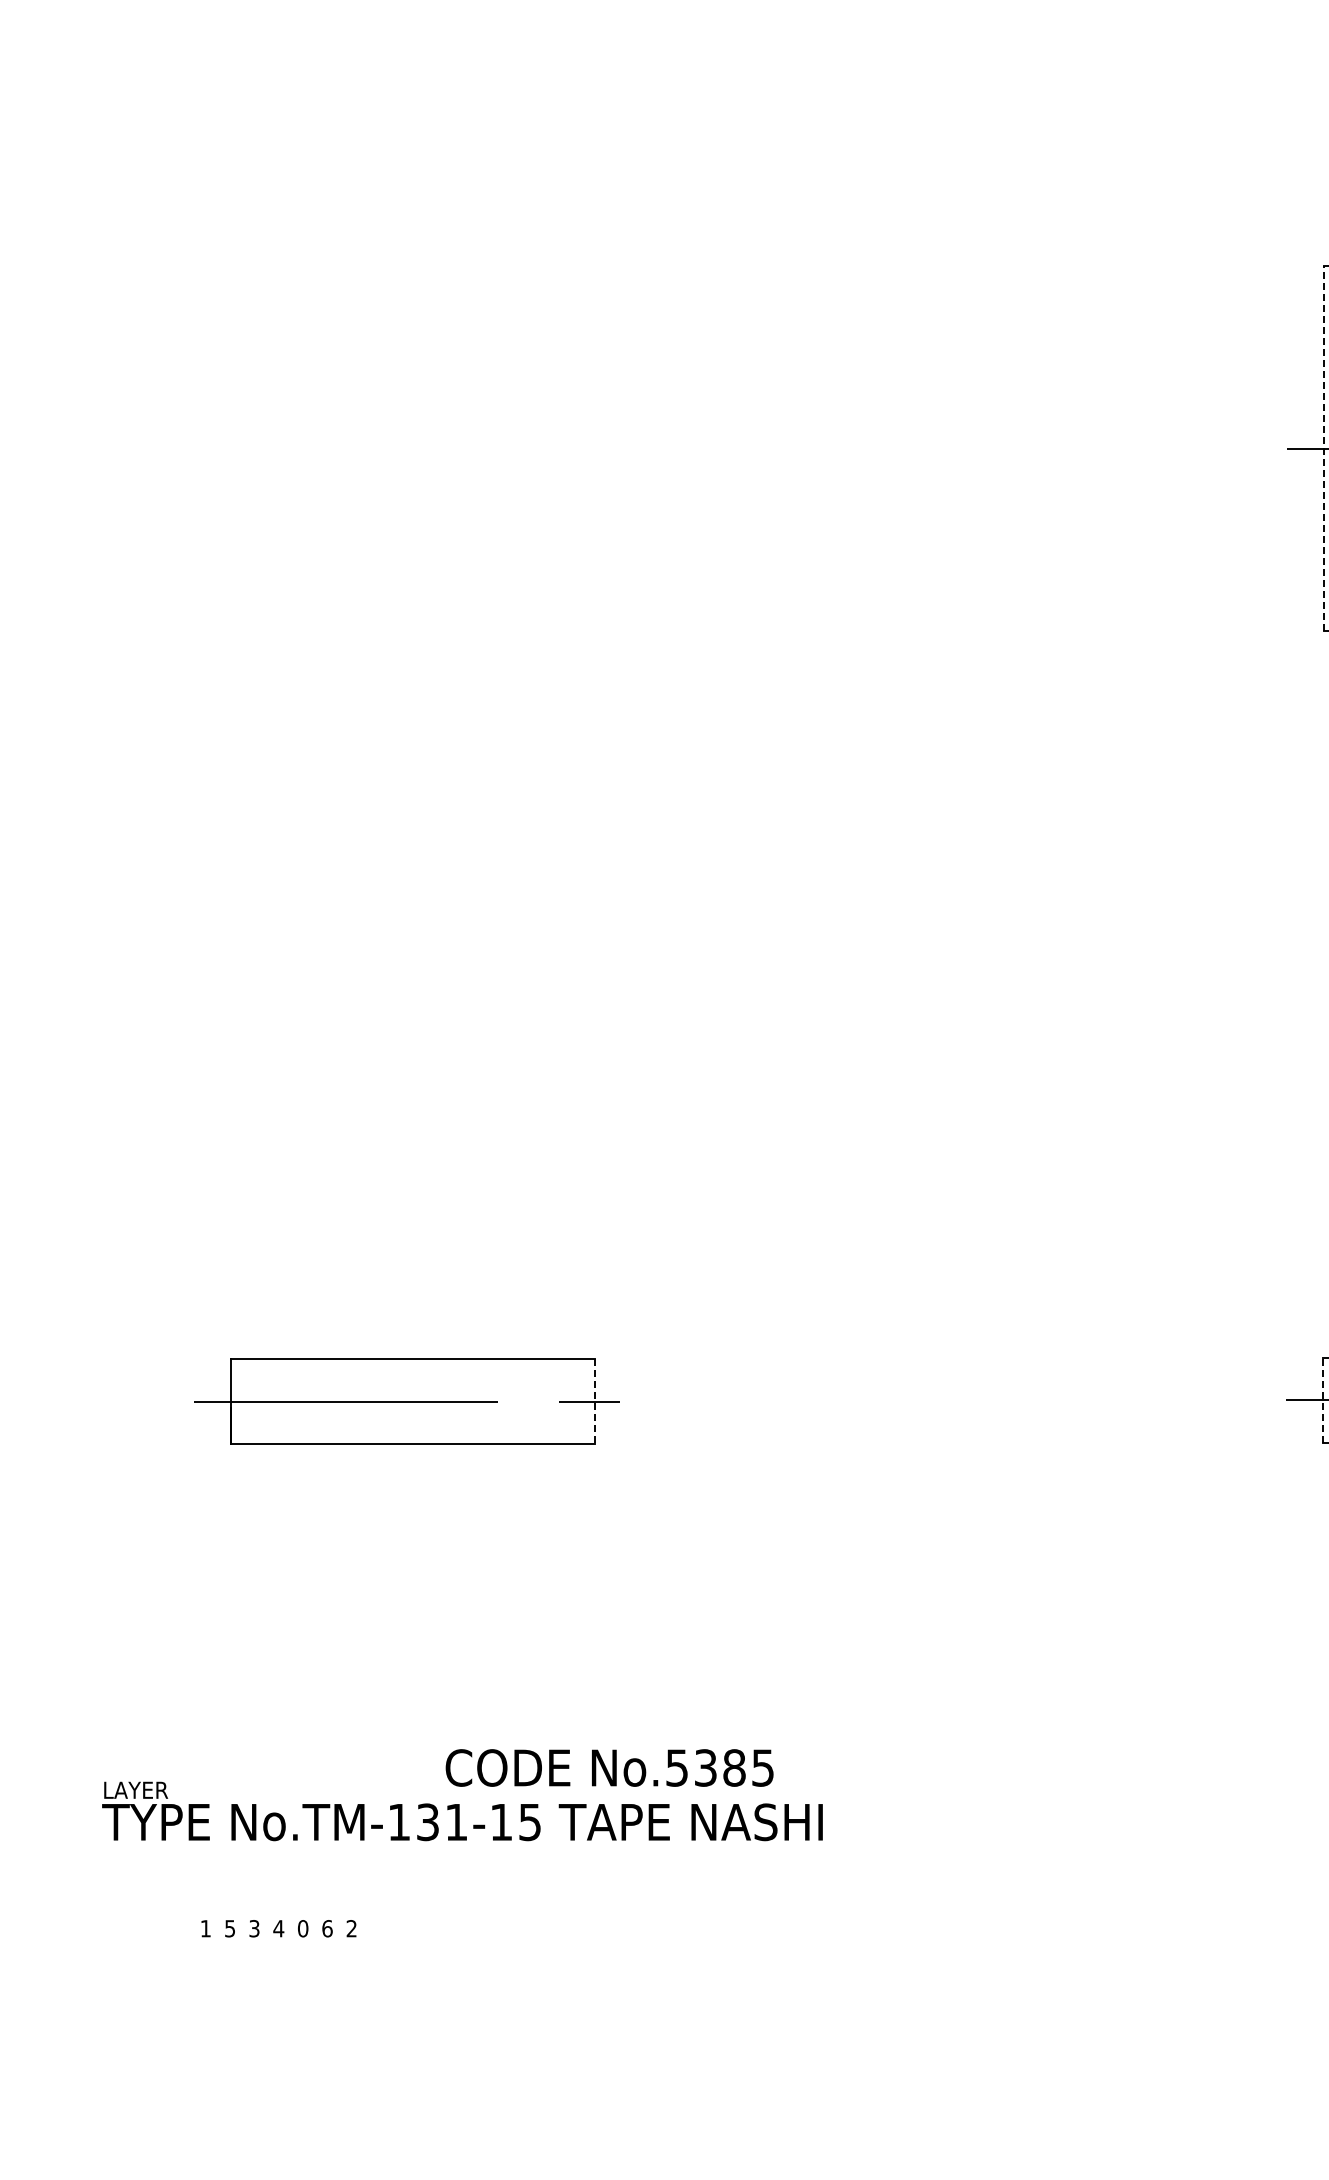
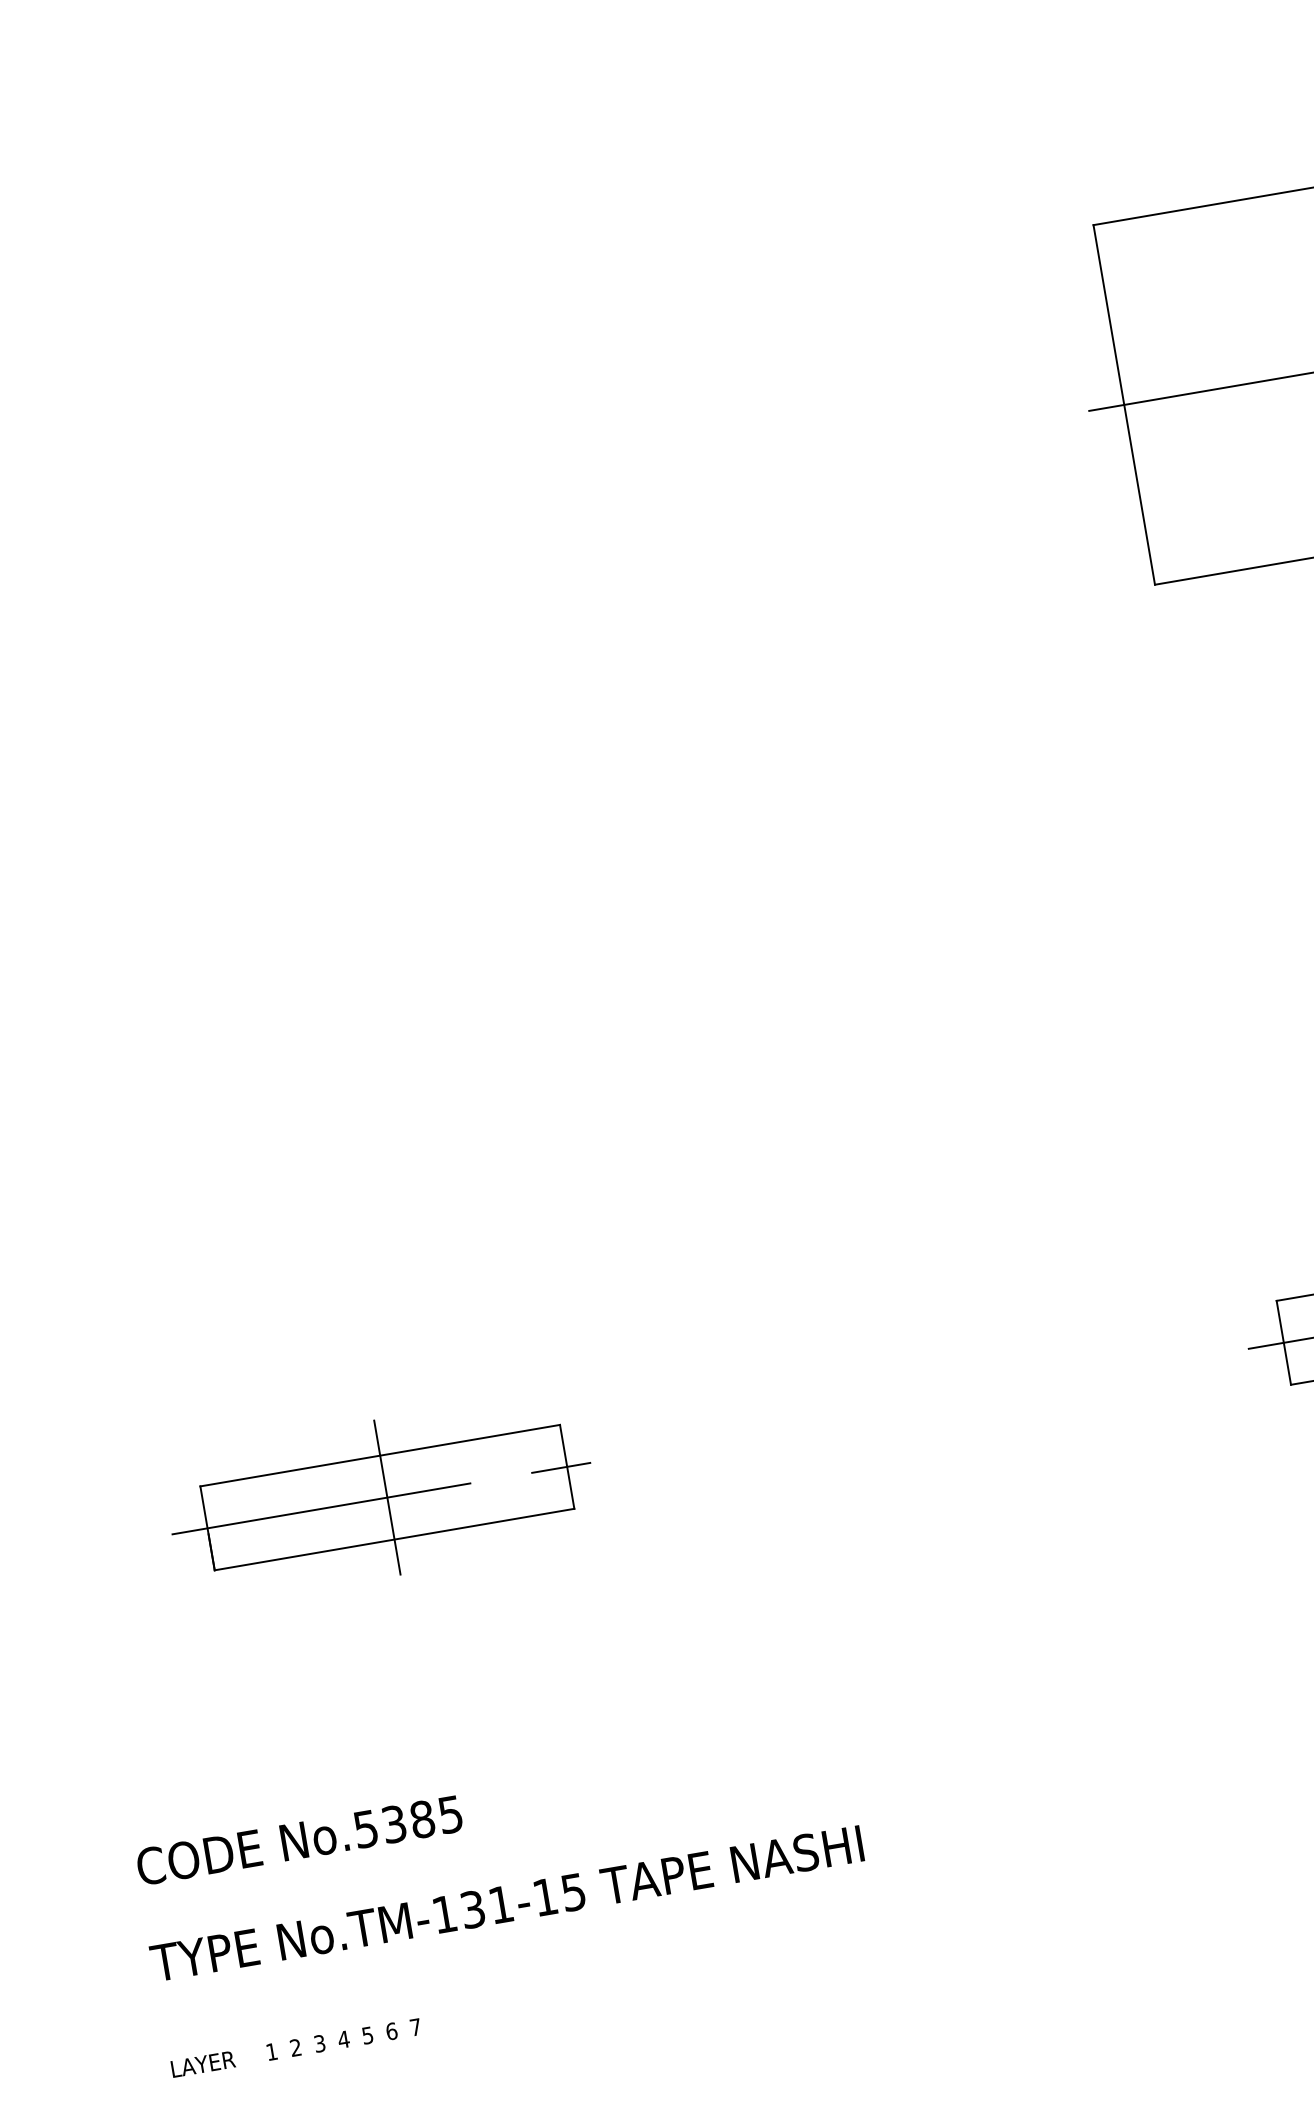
line: (1323, 448) -> (1124, 404), dashed -> solid
line: (1322, 1400) -> (1283, 1343), dashed -> solid
line: (413, 1401) -> (387, 1497), added
line: (595, 1401) -> (567, 1466), dashed -> solid
text: (609, 1767) -> (299, 1840), moved
text: (136, 1789) -> (203, 2063), moved
text: (229, 1928) -> (295, 2047), 5 -> 2
text: (303, 1928) -> (368, 2035), 0 -> 5
text: (351, 1928) -> (415, 2027), 2 -> 7

